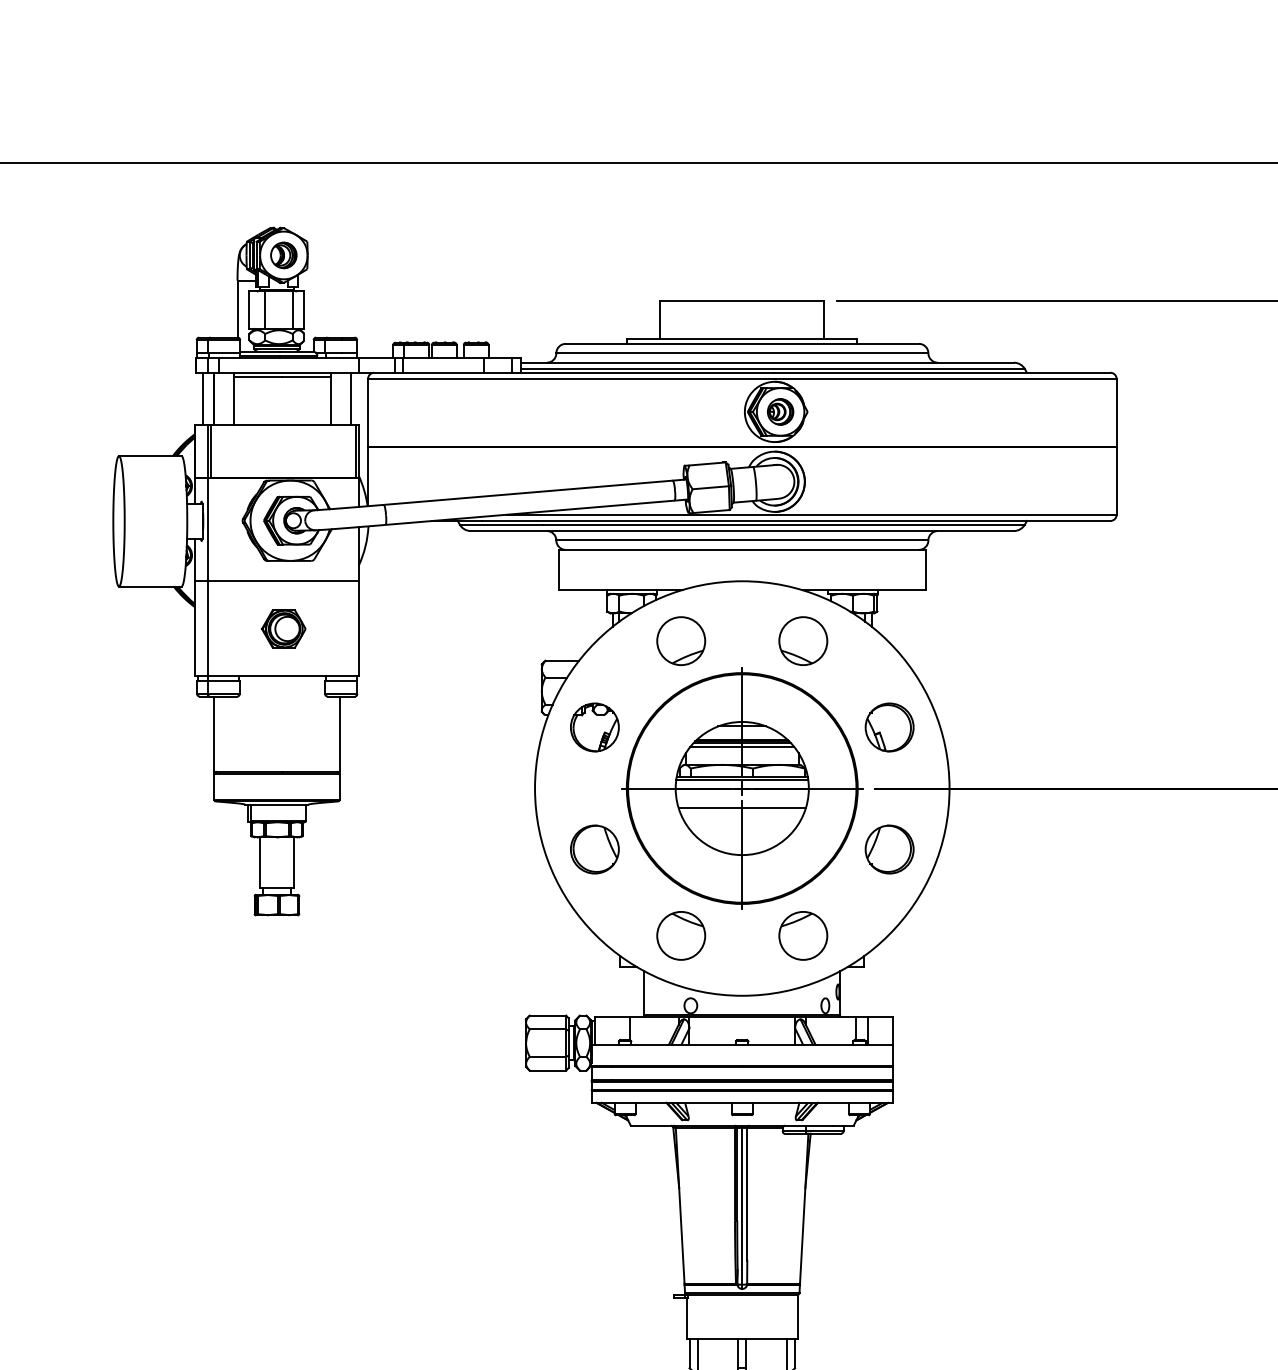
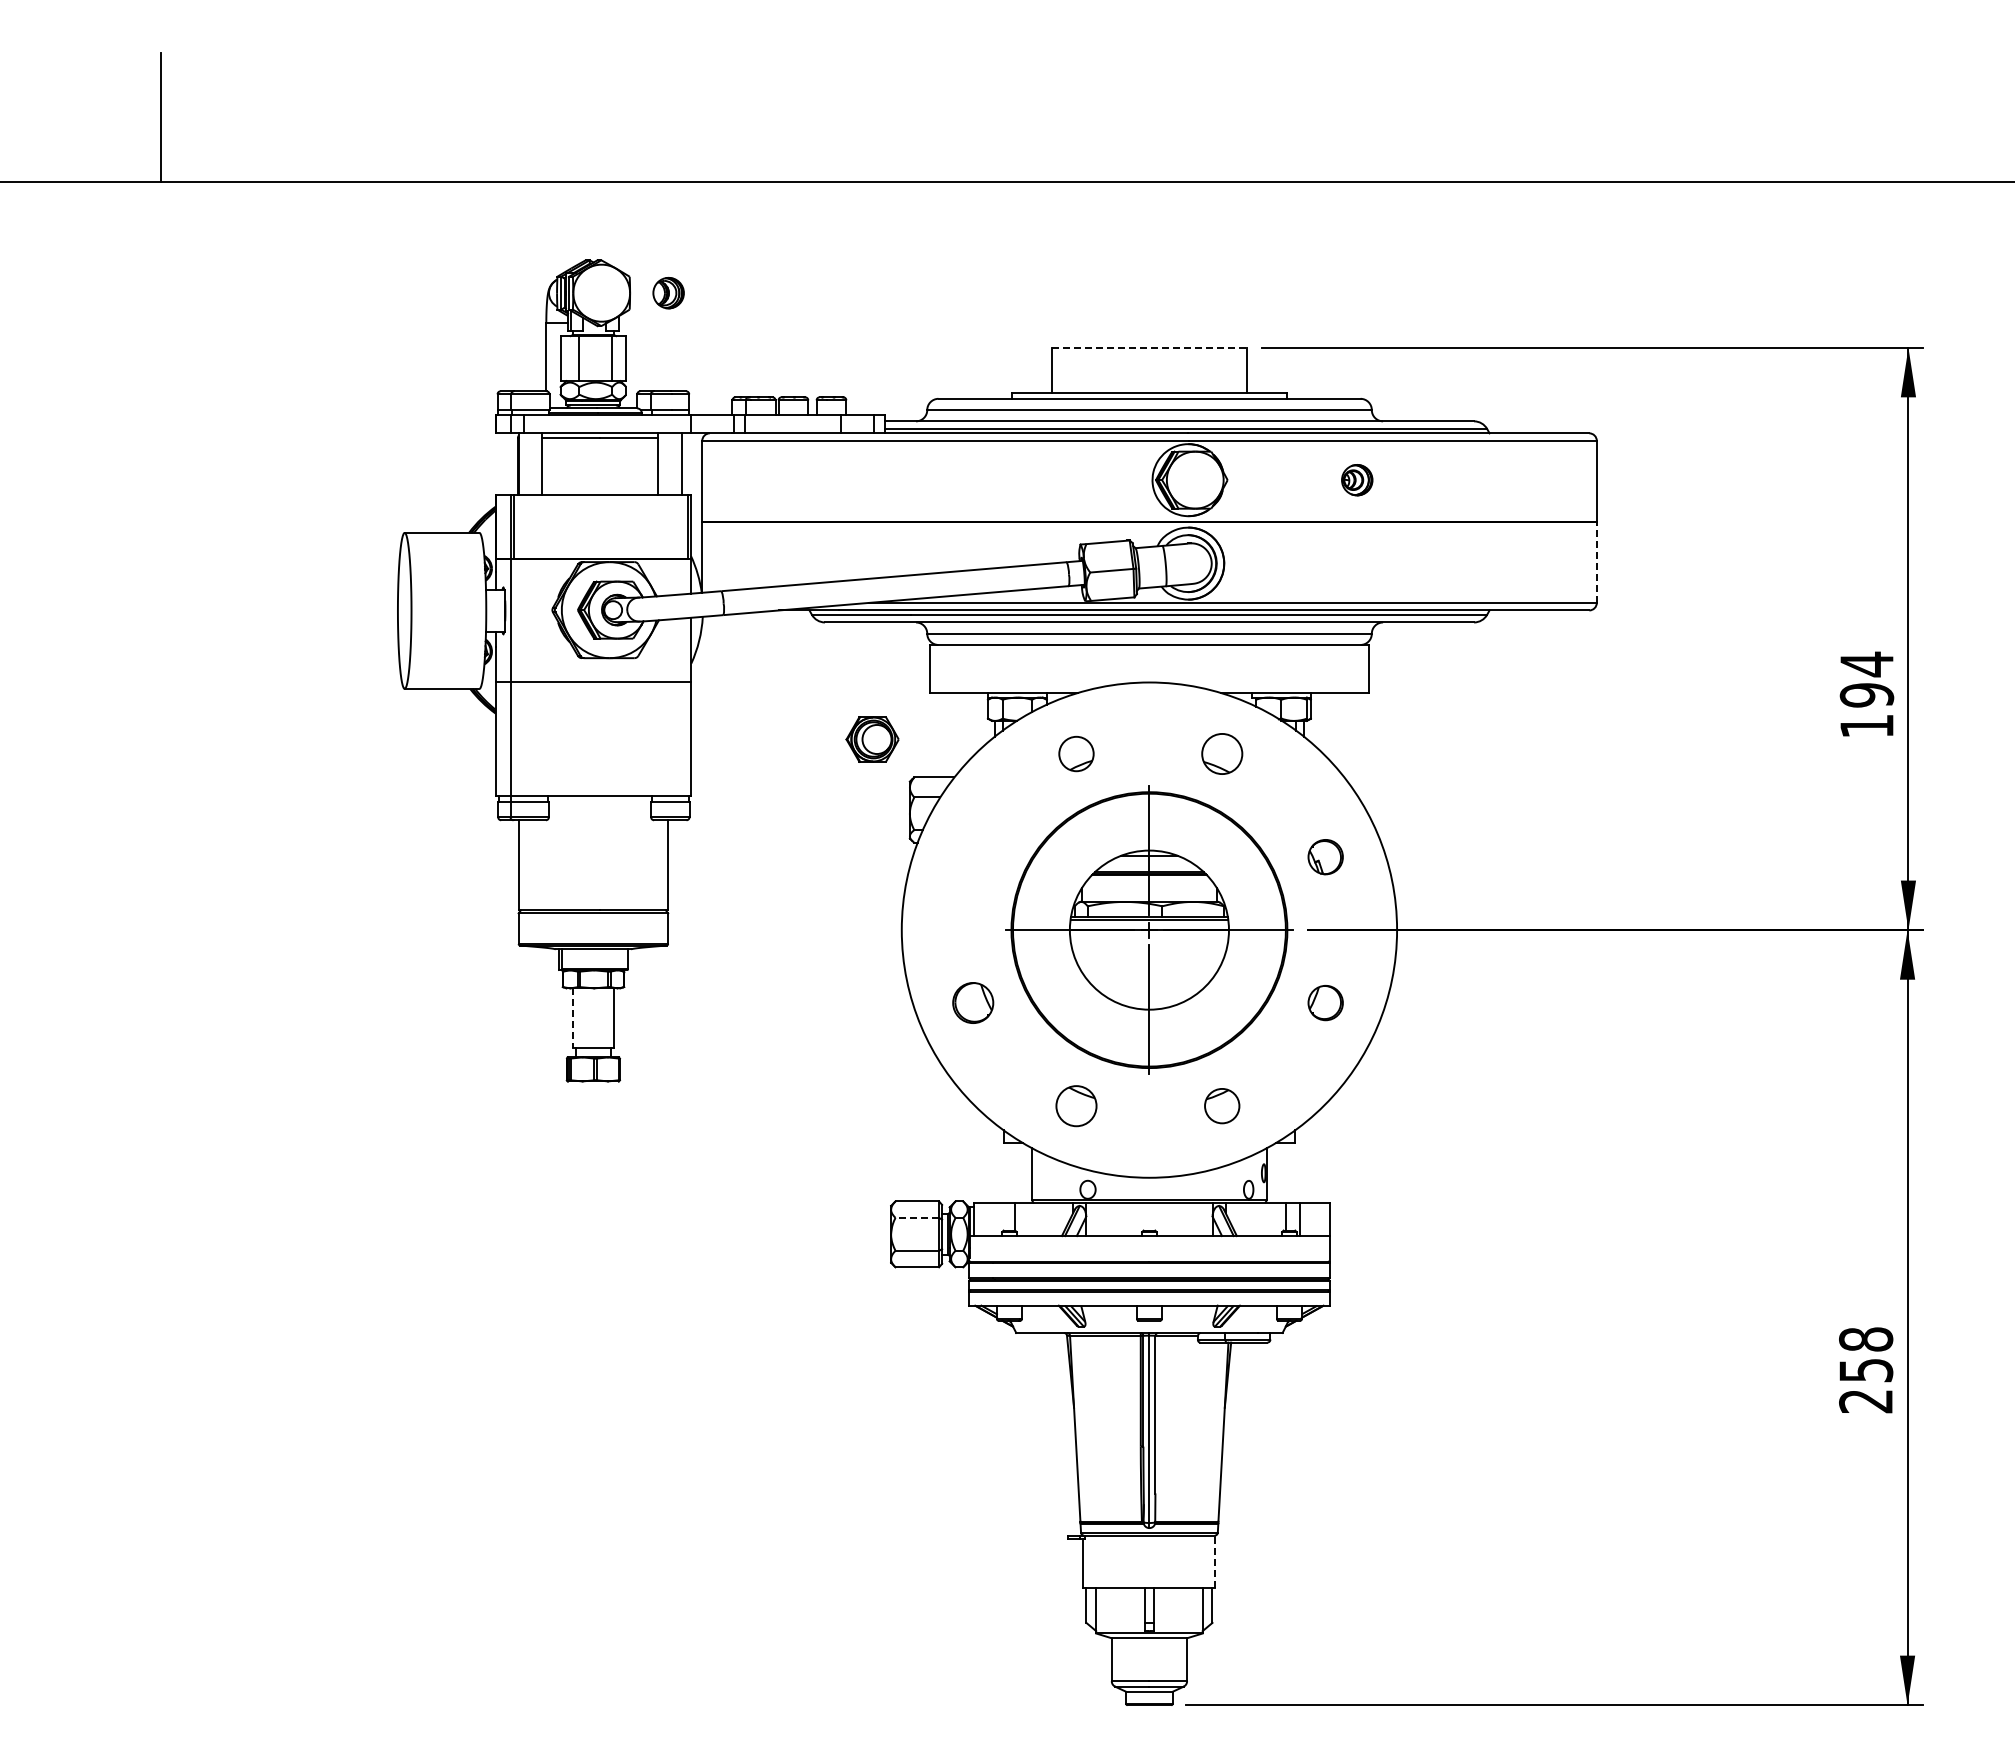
part: (283, 255) -> (668, 293), moved
line: (742, 300) -> (1149, 347), solid -> dashed
line: (203, 398) -> (505, 464), removed
part: (780, 412) -> (1357, 480), moved
line: (1116, 480) -> (1596, 562), solid -> dashed
part: (283, 628) -> (872, 739), moved
part: (681, 640) -> (1076, 753), size x0.6
part: (802, 640) -> (1221, 753), size x0.7
part: (594, 726) -> (972, 856), removed
part: (889, 726) -> (1325, 856), size x0.6
line: (742, 746) -> (1149, 880), removed
line: (742, 808) -> (1149, 953), removed
part: (594, 849) -> (972, 1002), size x0.7
part: (889, 849) -> (1325, 1002), size x0.6
line: (260, 862) -> (573, 1018), solid -> dashed
part: (681, 935) -> (1076, 1105), size x0.7
part: (802, 935) -> (1221, 1105), size x0.6
line: (548, 1029) -> (917, 1217), solid -> dashed
line: (797, 1316) -> (1215, 1561), solid -> dashed

